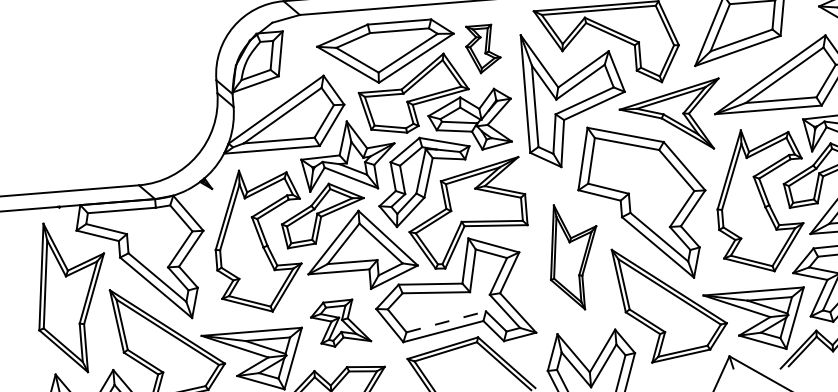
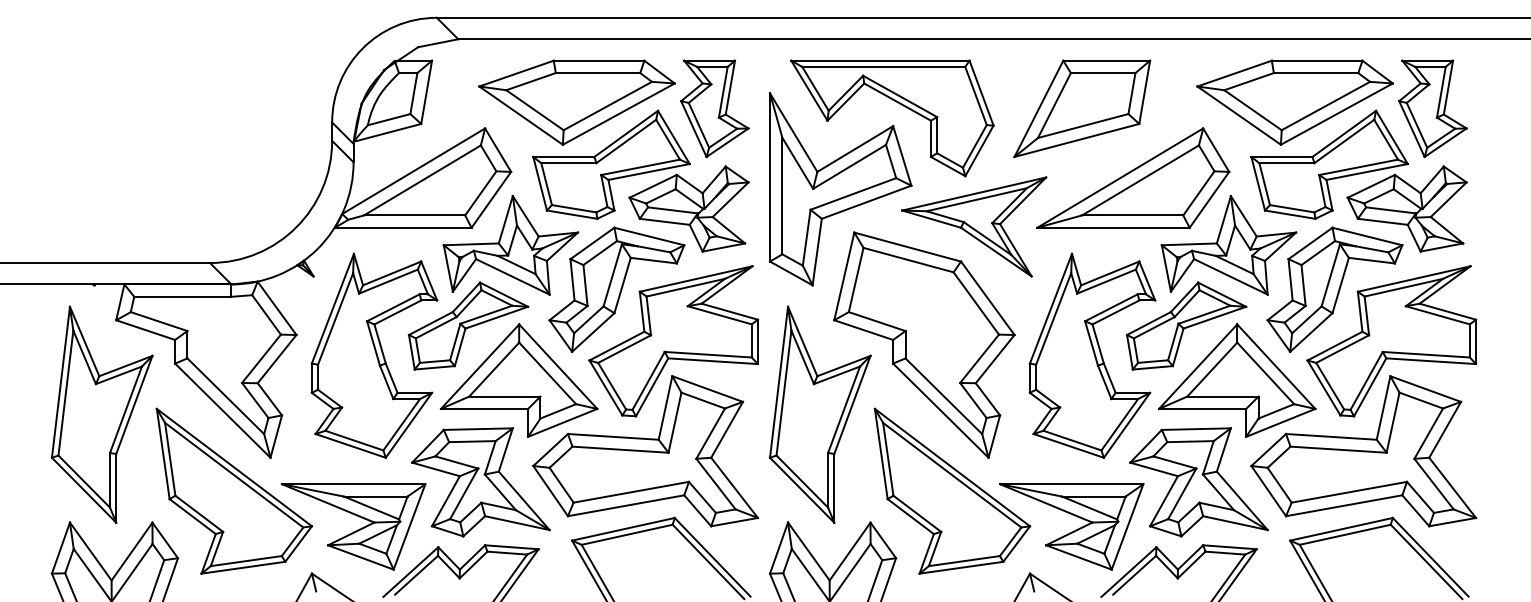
part: (482, 48) -> (714, 108), size x1.43
part: (573, 256) -> (819, 414), size x1.43
line: (446, 322) -> (631, 492), dashed -> solid
part: (340, 323) -> (480, 482), size x1.67

